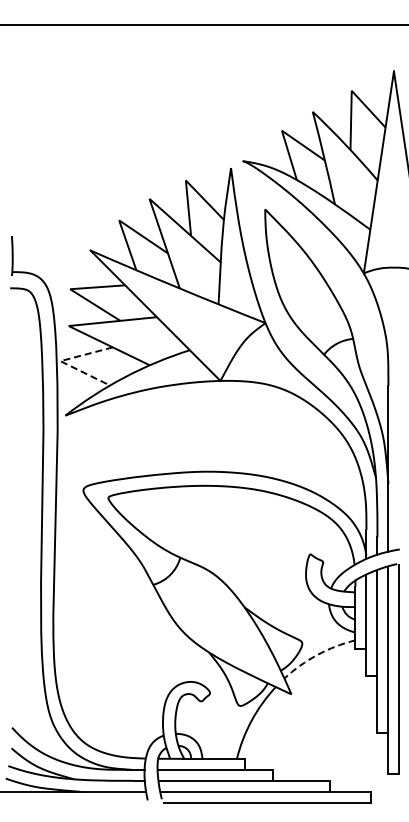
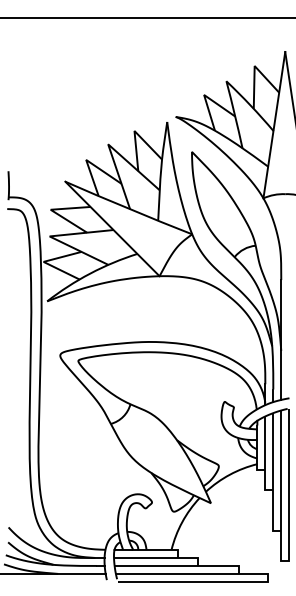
line: (60, 361) -> (43, 262), dashed -> solid
arc: (317, 654) -> (229, 474), dashed -> solid

